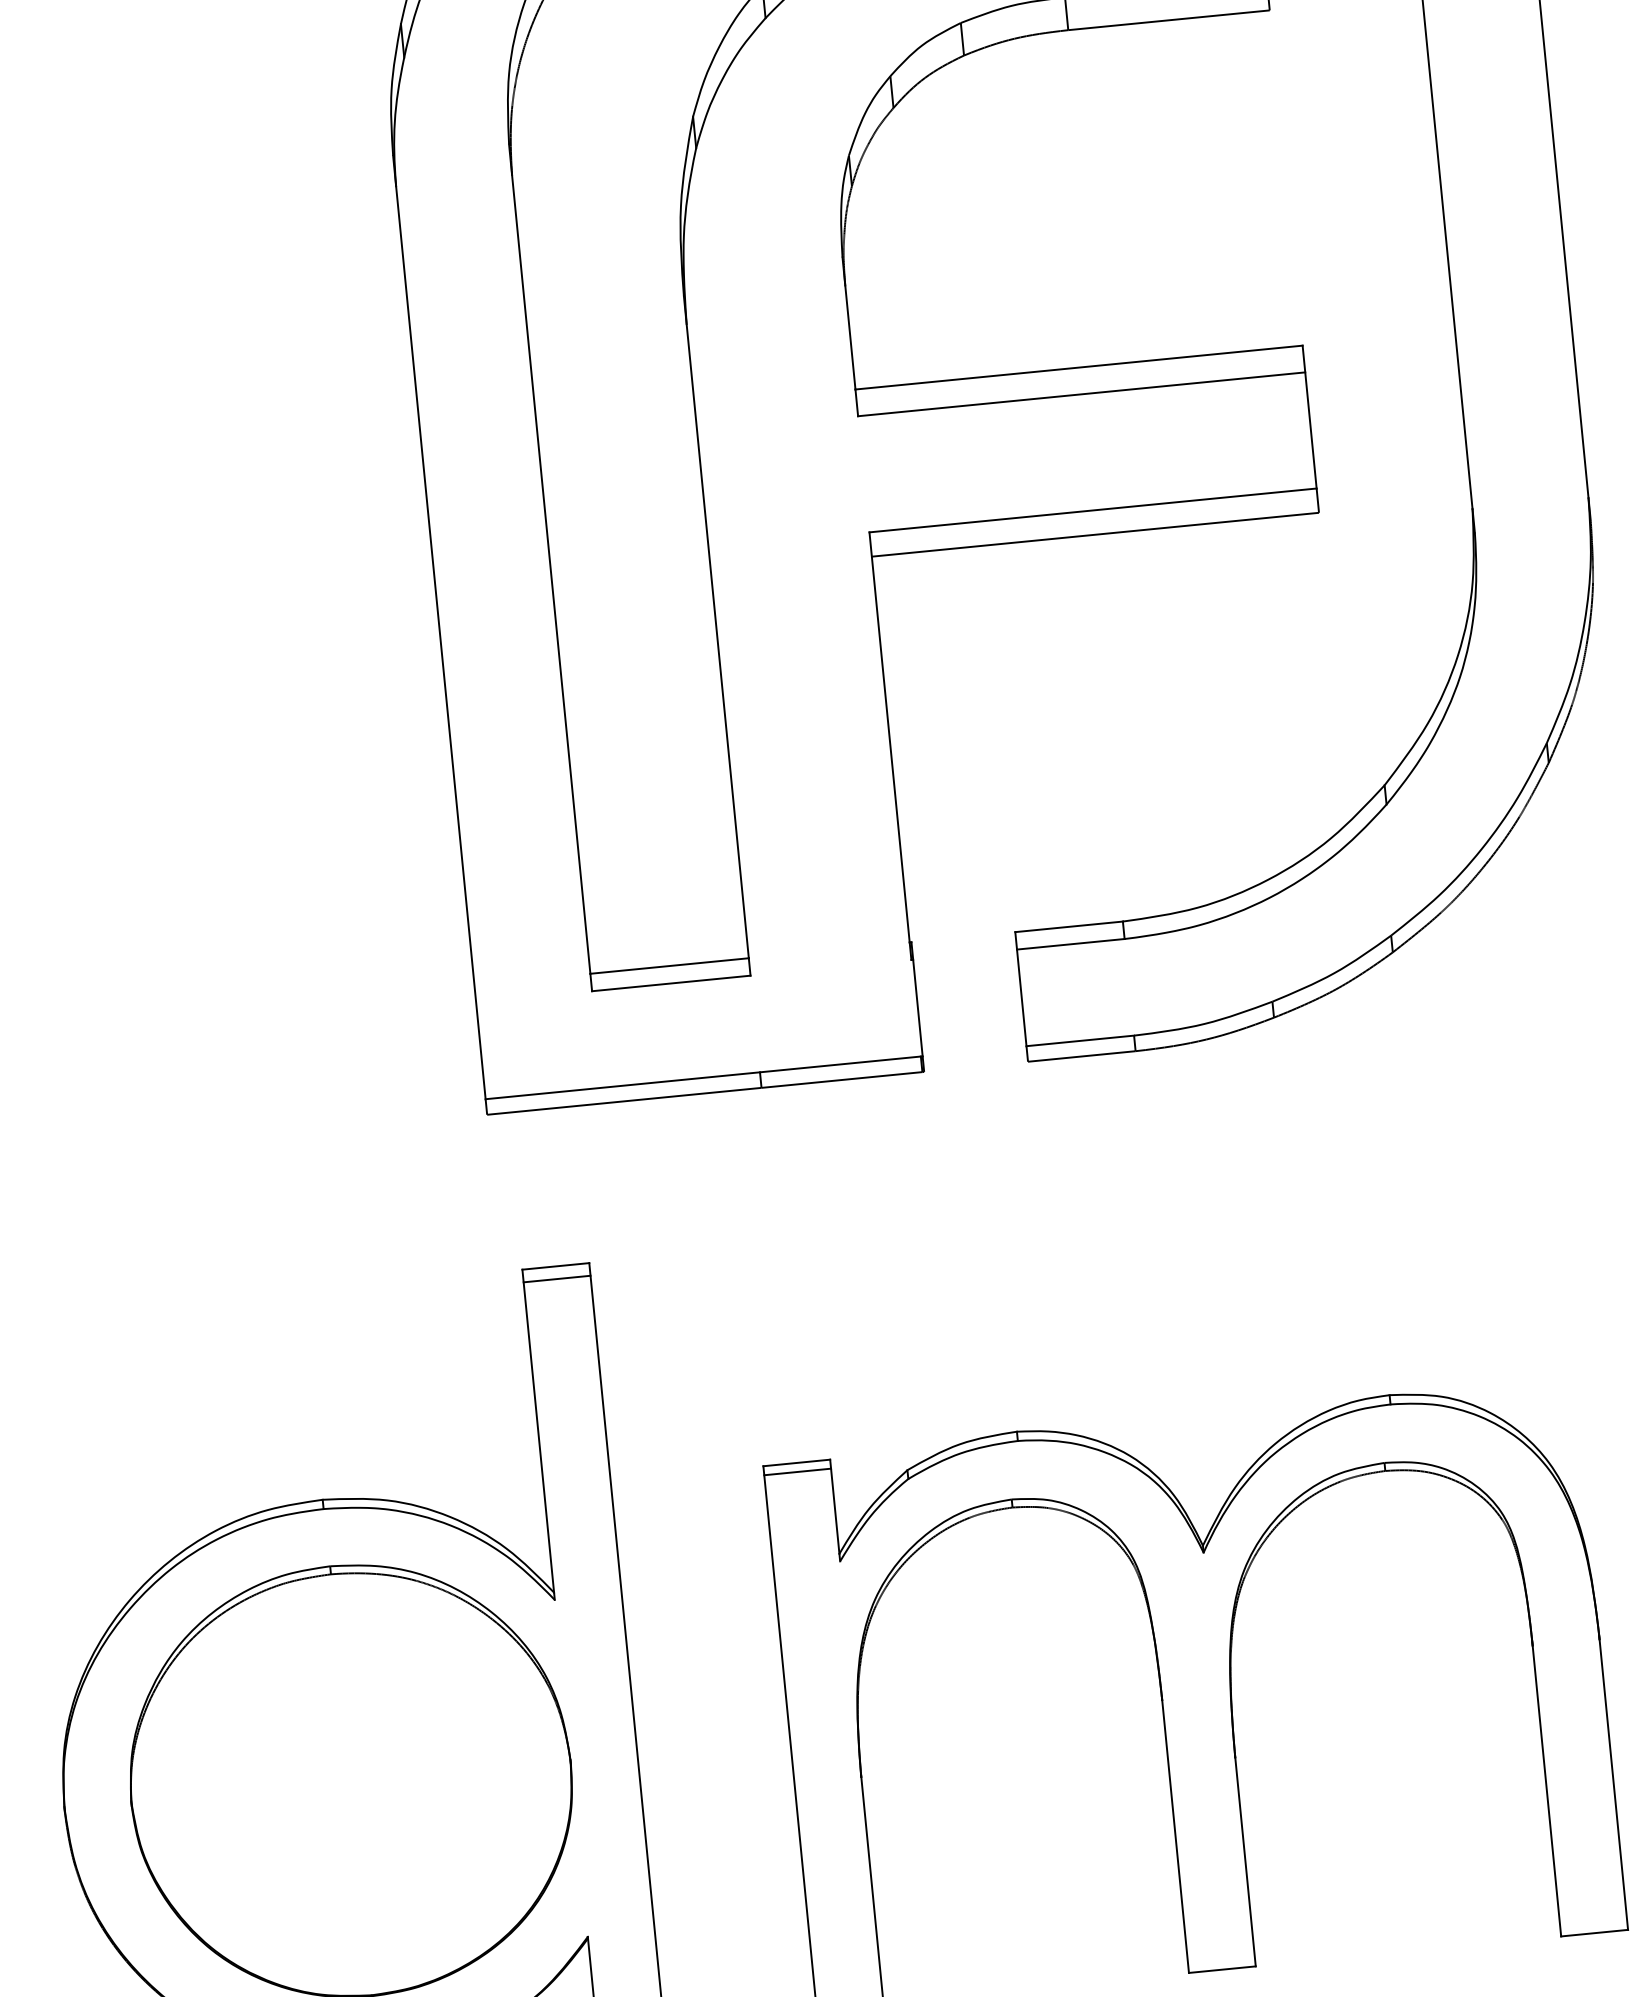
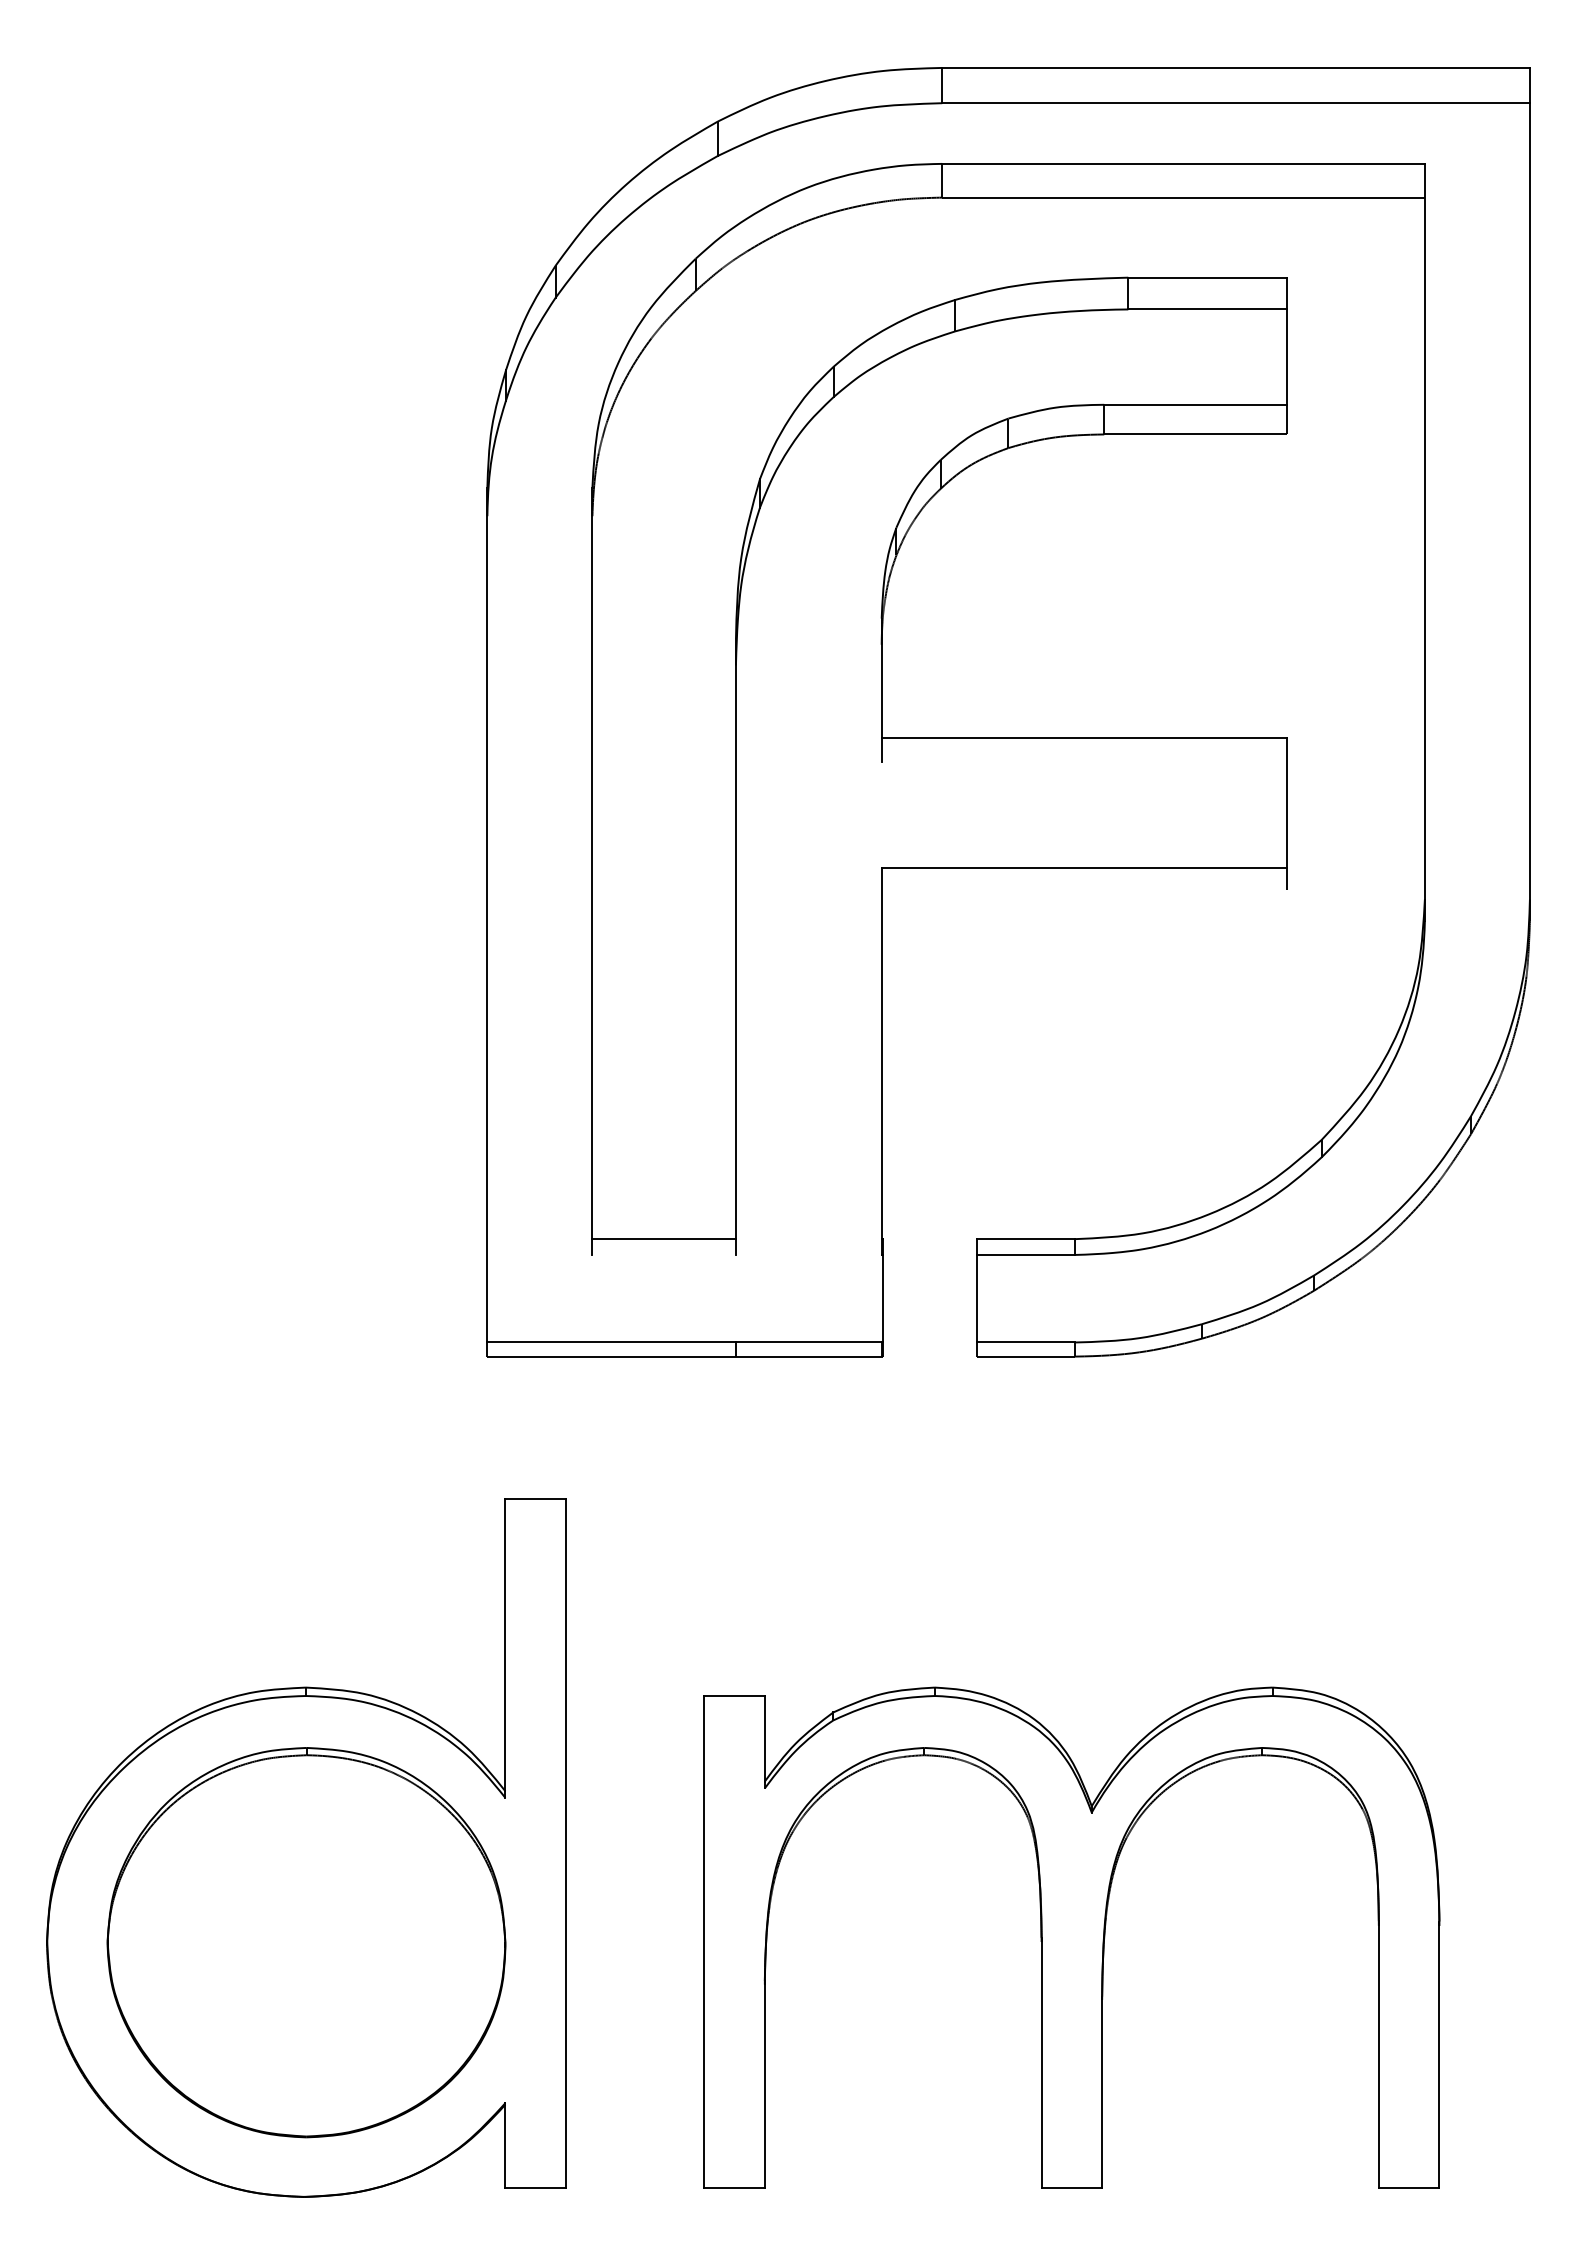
line: (1080, 394) -> (1083, 762), removed
line: (1094, 534) -> (1083, 889), removed
line: (670, 983) -> (663, 1254), removed
line: (556, 1279) -> (535, 1510), removed
line: (797, 1472) -> (734, 1704), removed

